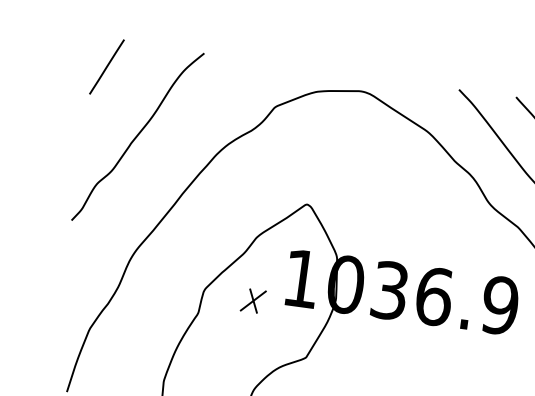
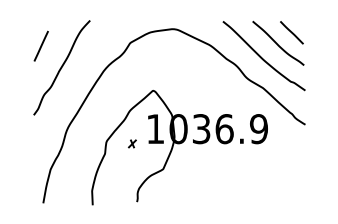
line: (105, 65) -> (40, 45), moved
part: (253, 300) -> (132, 143), size x0.6

